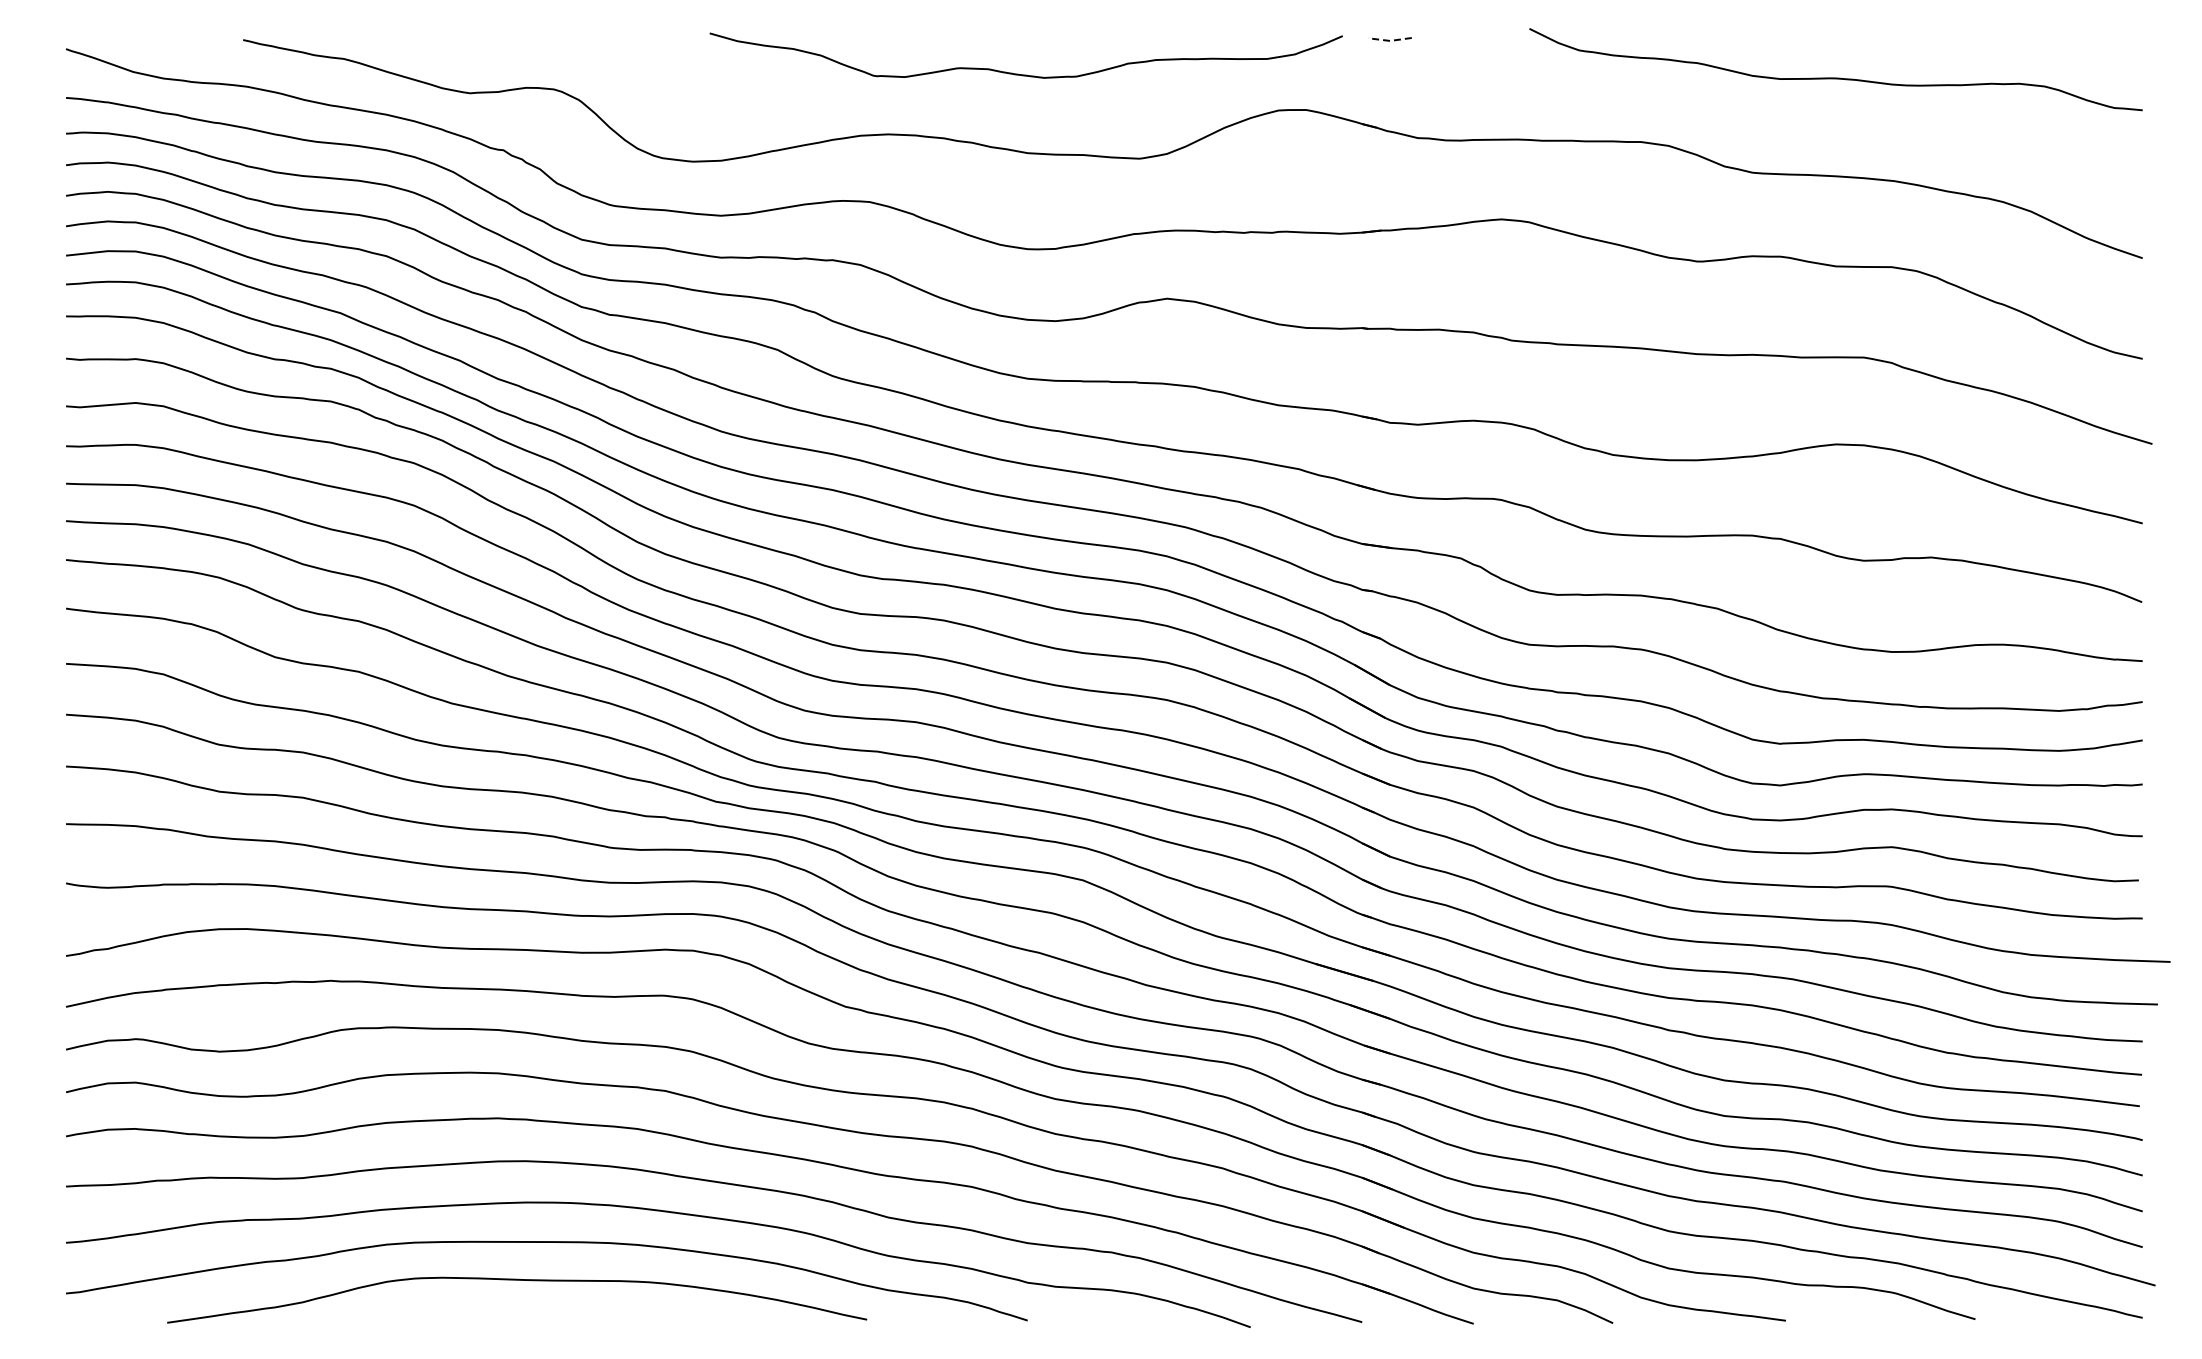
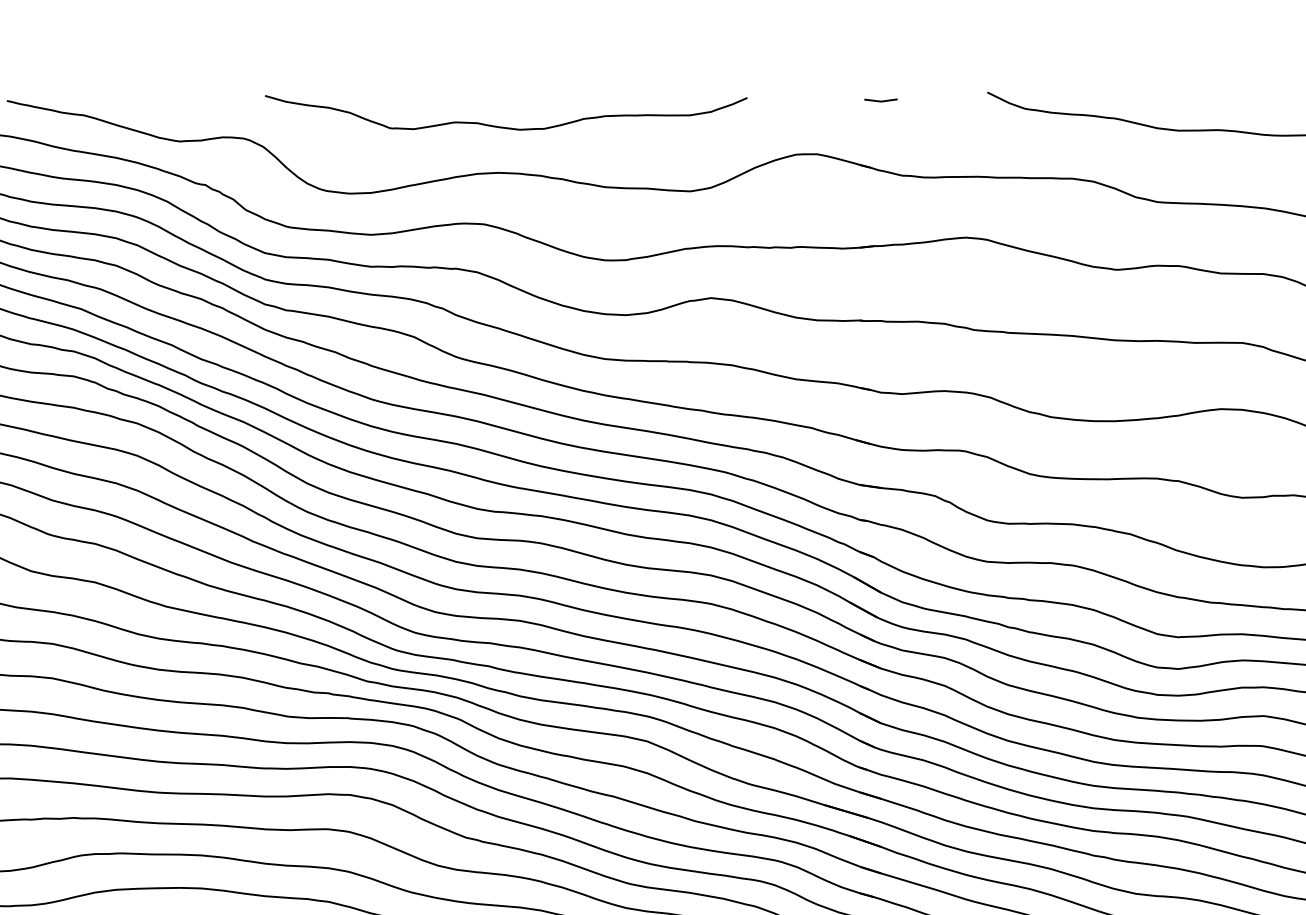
line: (1390, 40) -> (881, 101), dashed -> solid
curve: (1025, 74) -> (505, 127), moved

